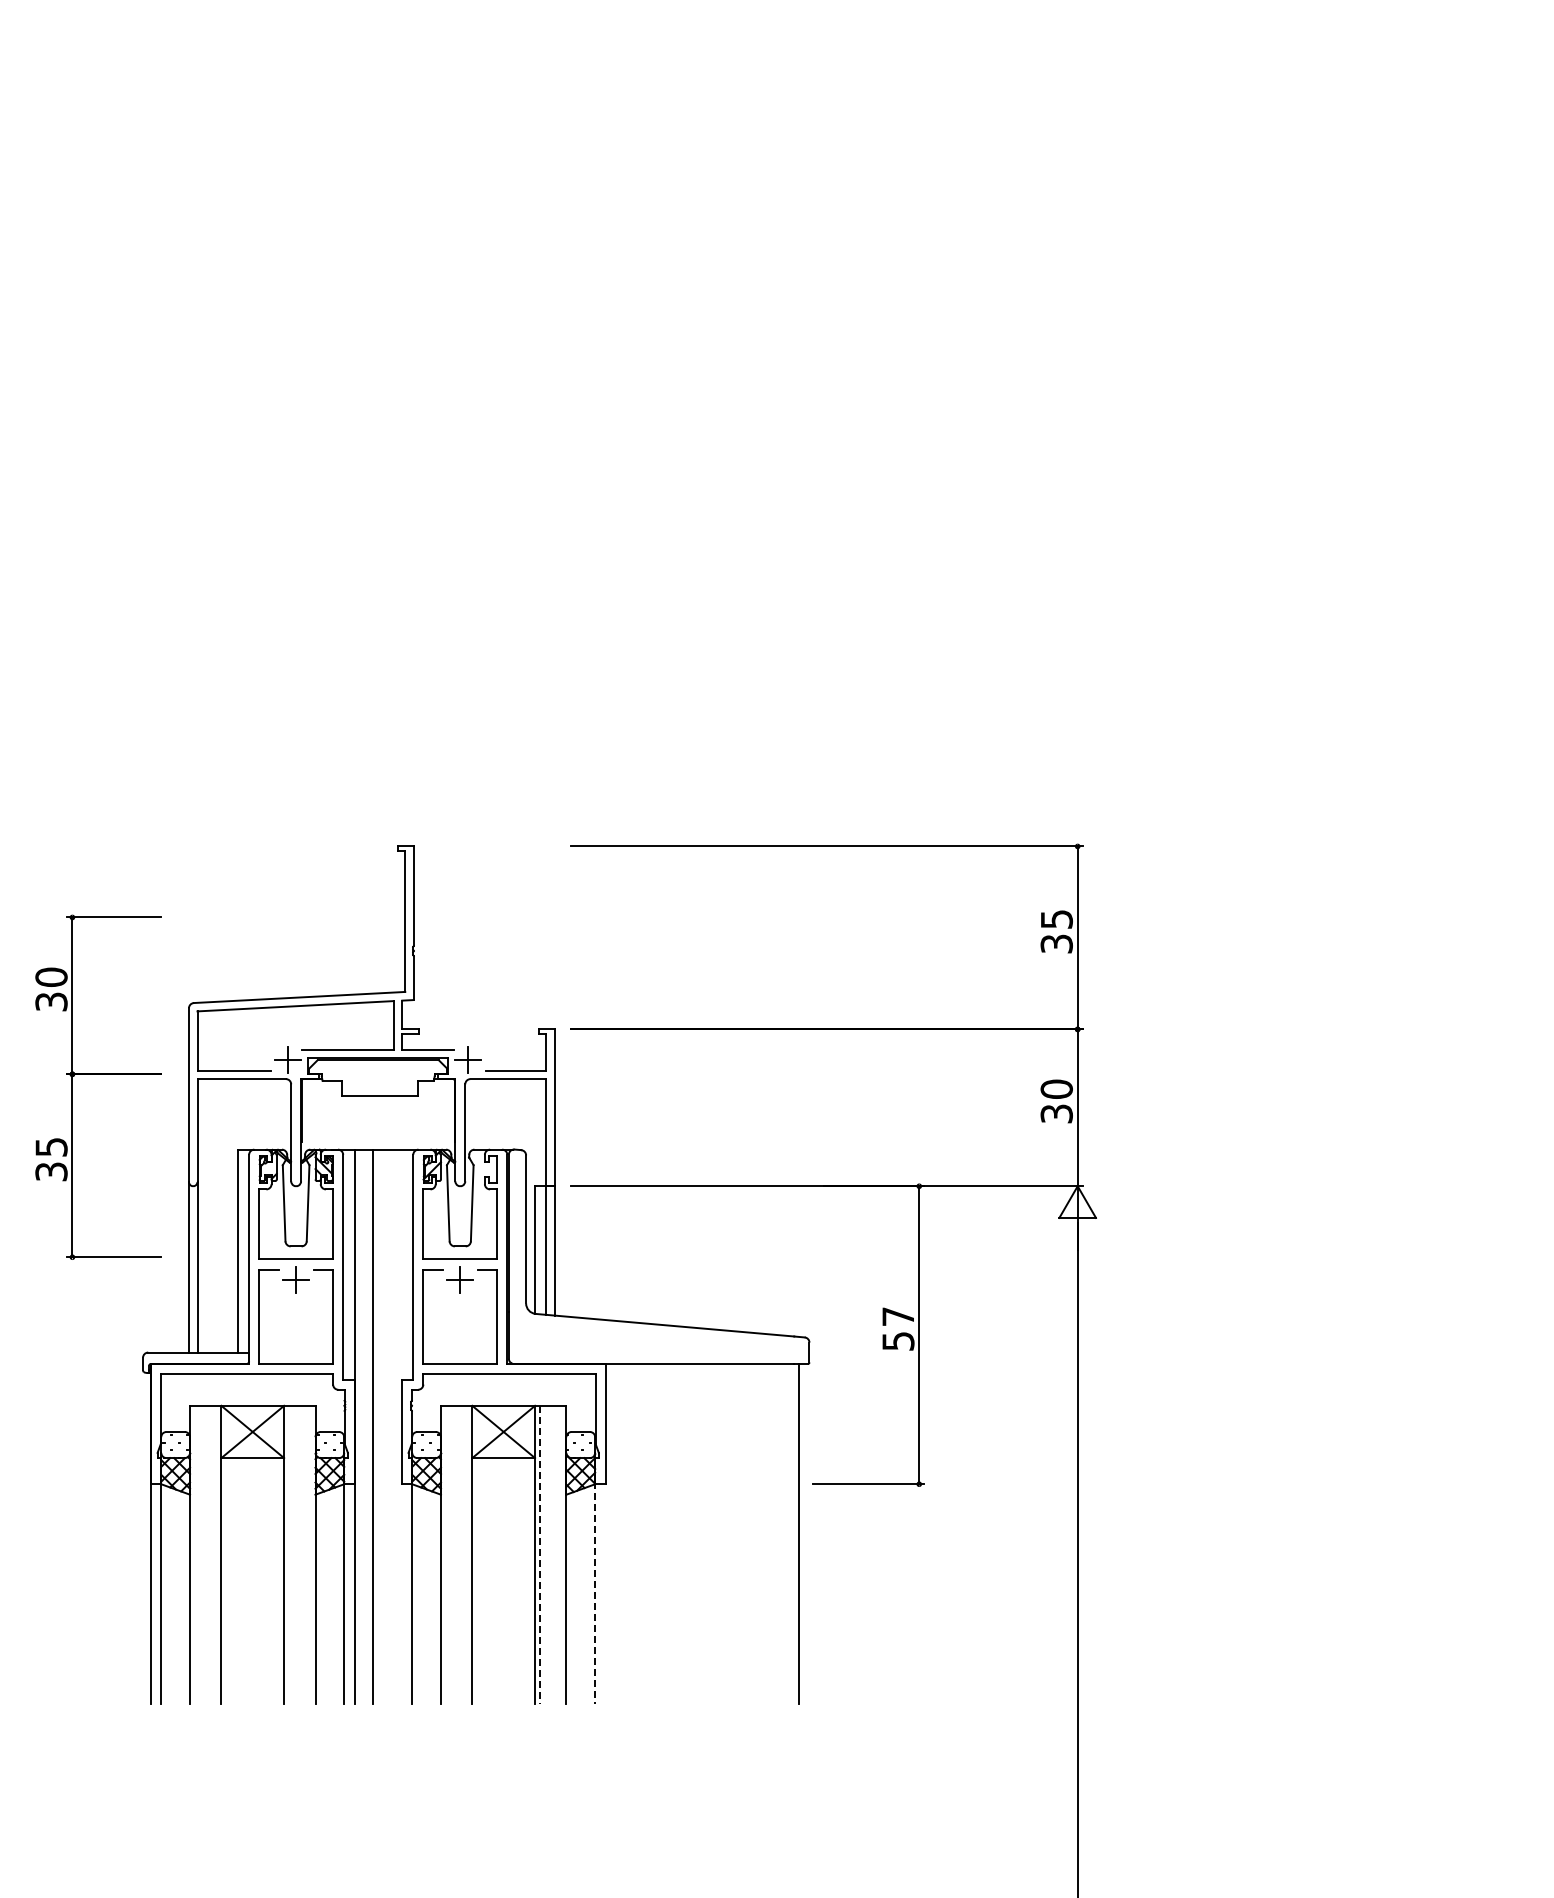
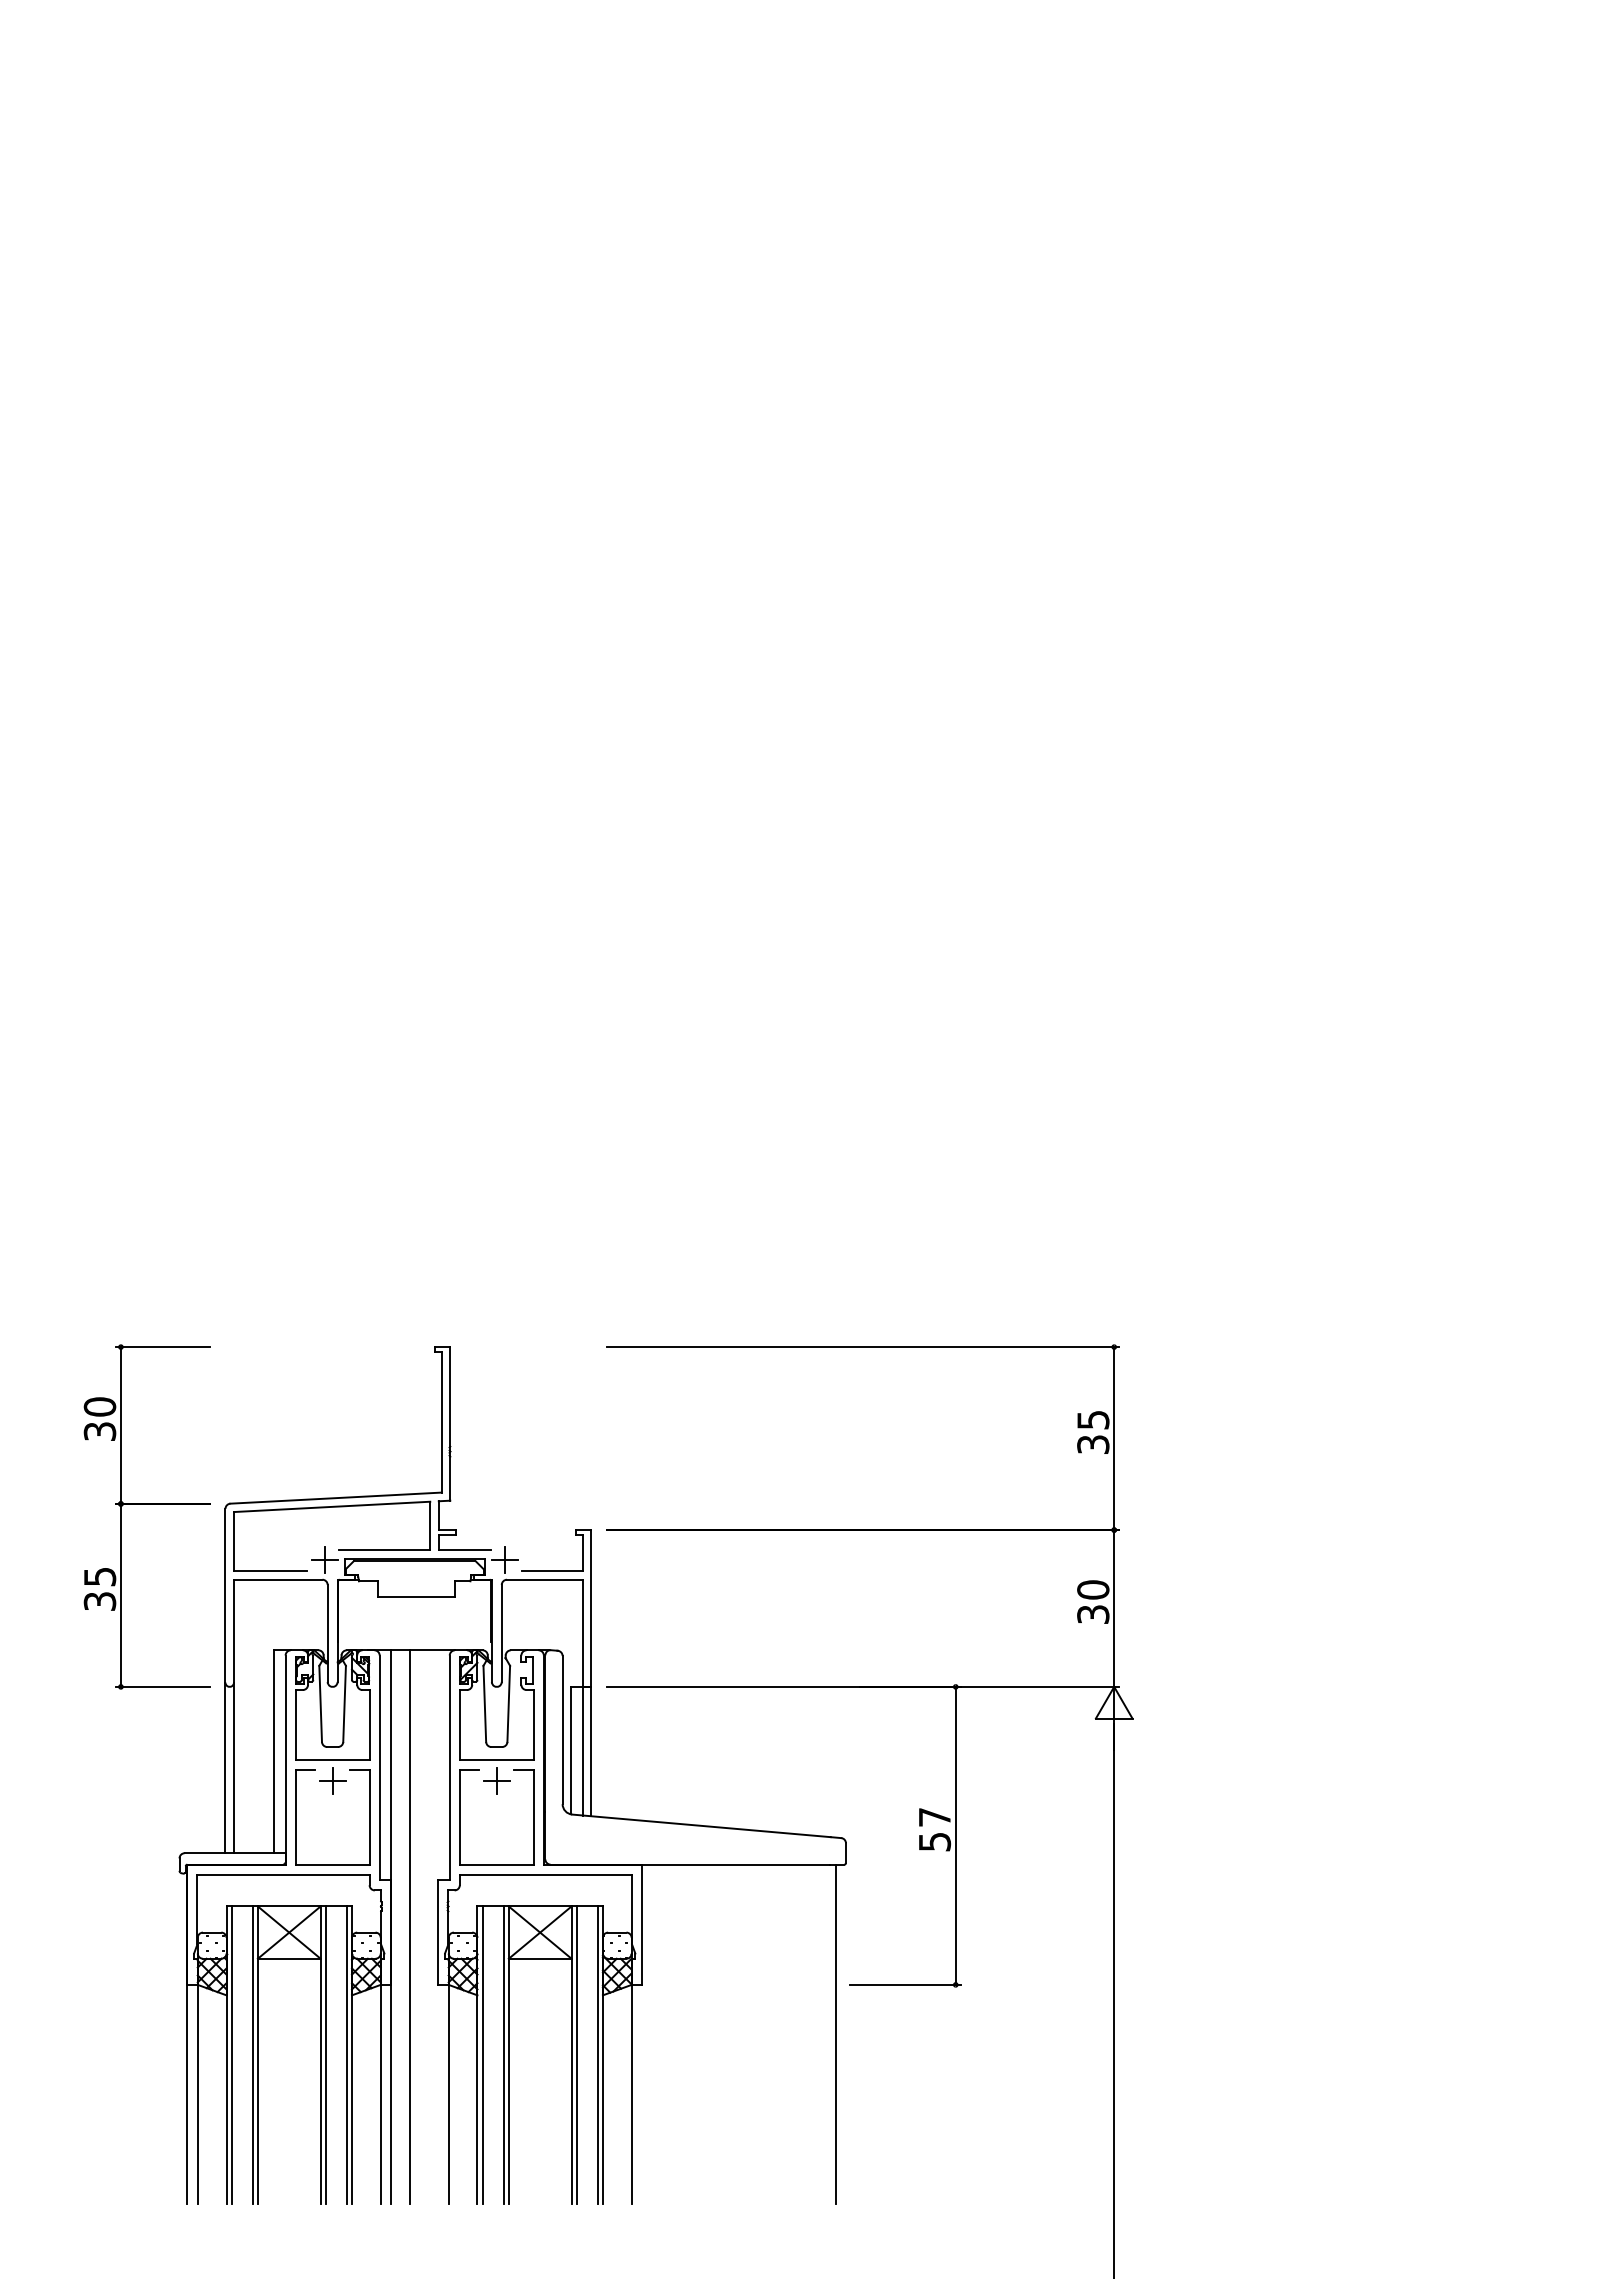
part: (98, 1074) -> (146, 1504), moved
line: (195, 1554) -> (231, 2055), added
line: (216, 1554) -> (252, 2055), added
line: (289, 1554) -> (325, 2055), added
line: (310, 1554) -> (346, 2055), added
line: (446, 1554) -> (482, 2055), added
line: (467, 1554) -> (503, 2055), added
line: (540, 1554) -> (576, 2055), dashed -> solid
line: (561, 1554) -> (597, 2055), added
line: (595, 1592) -> (631, 2093), dashed -> solid

